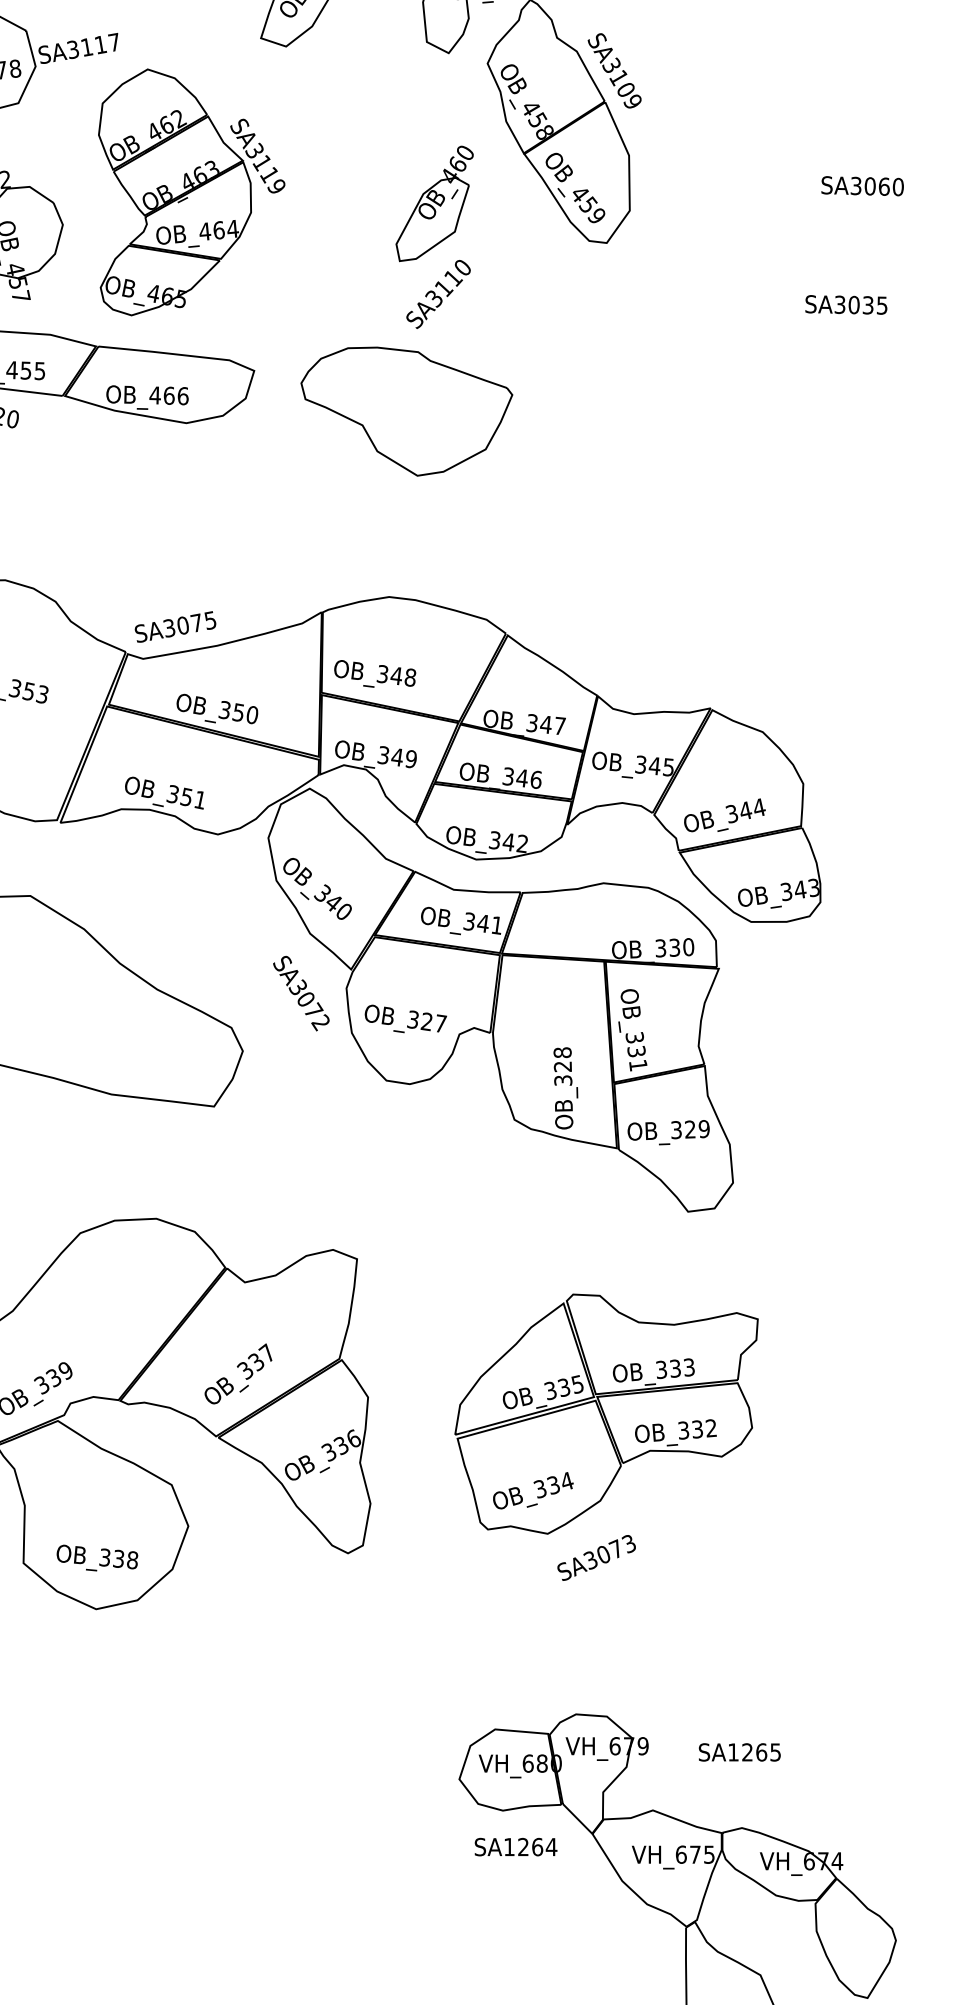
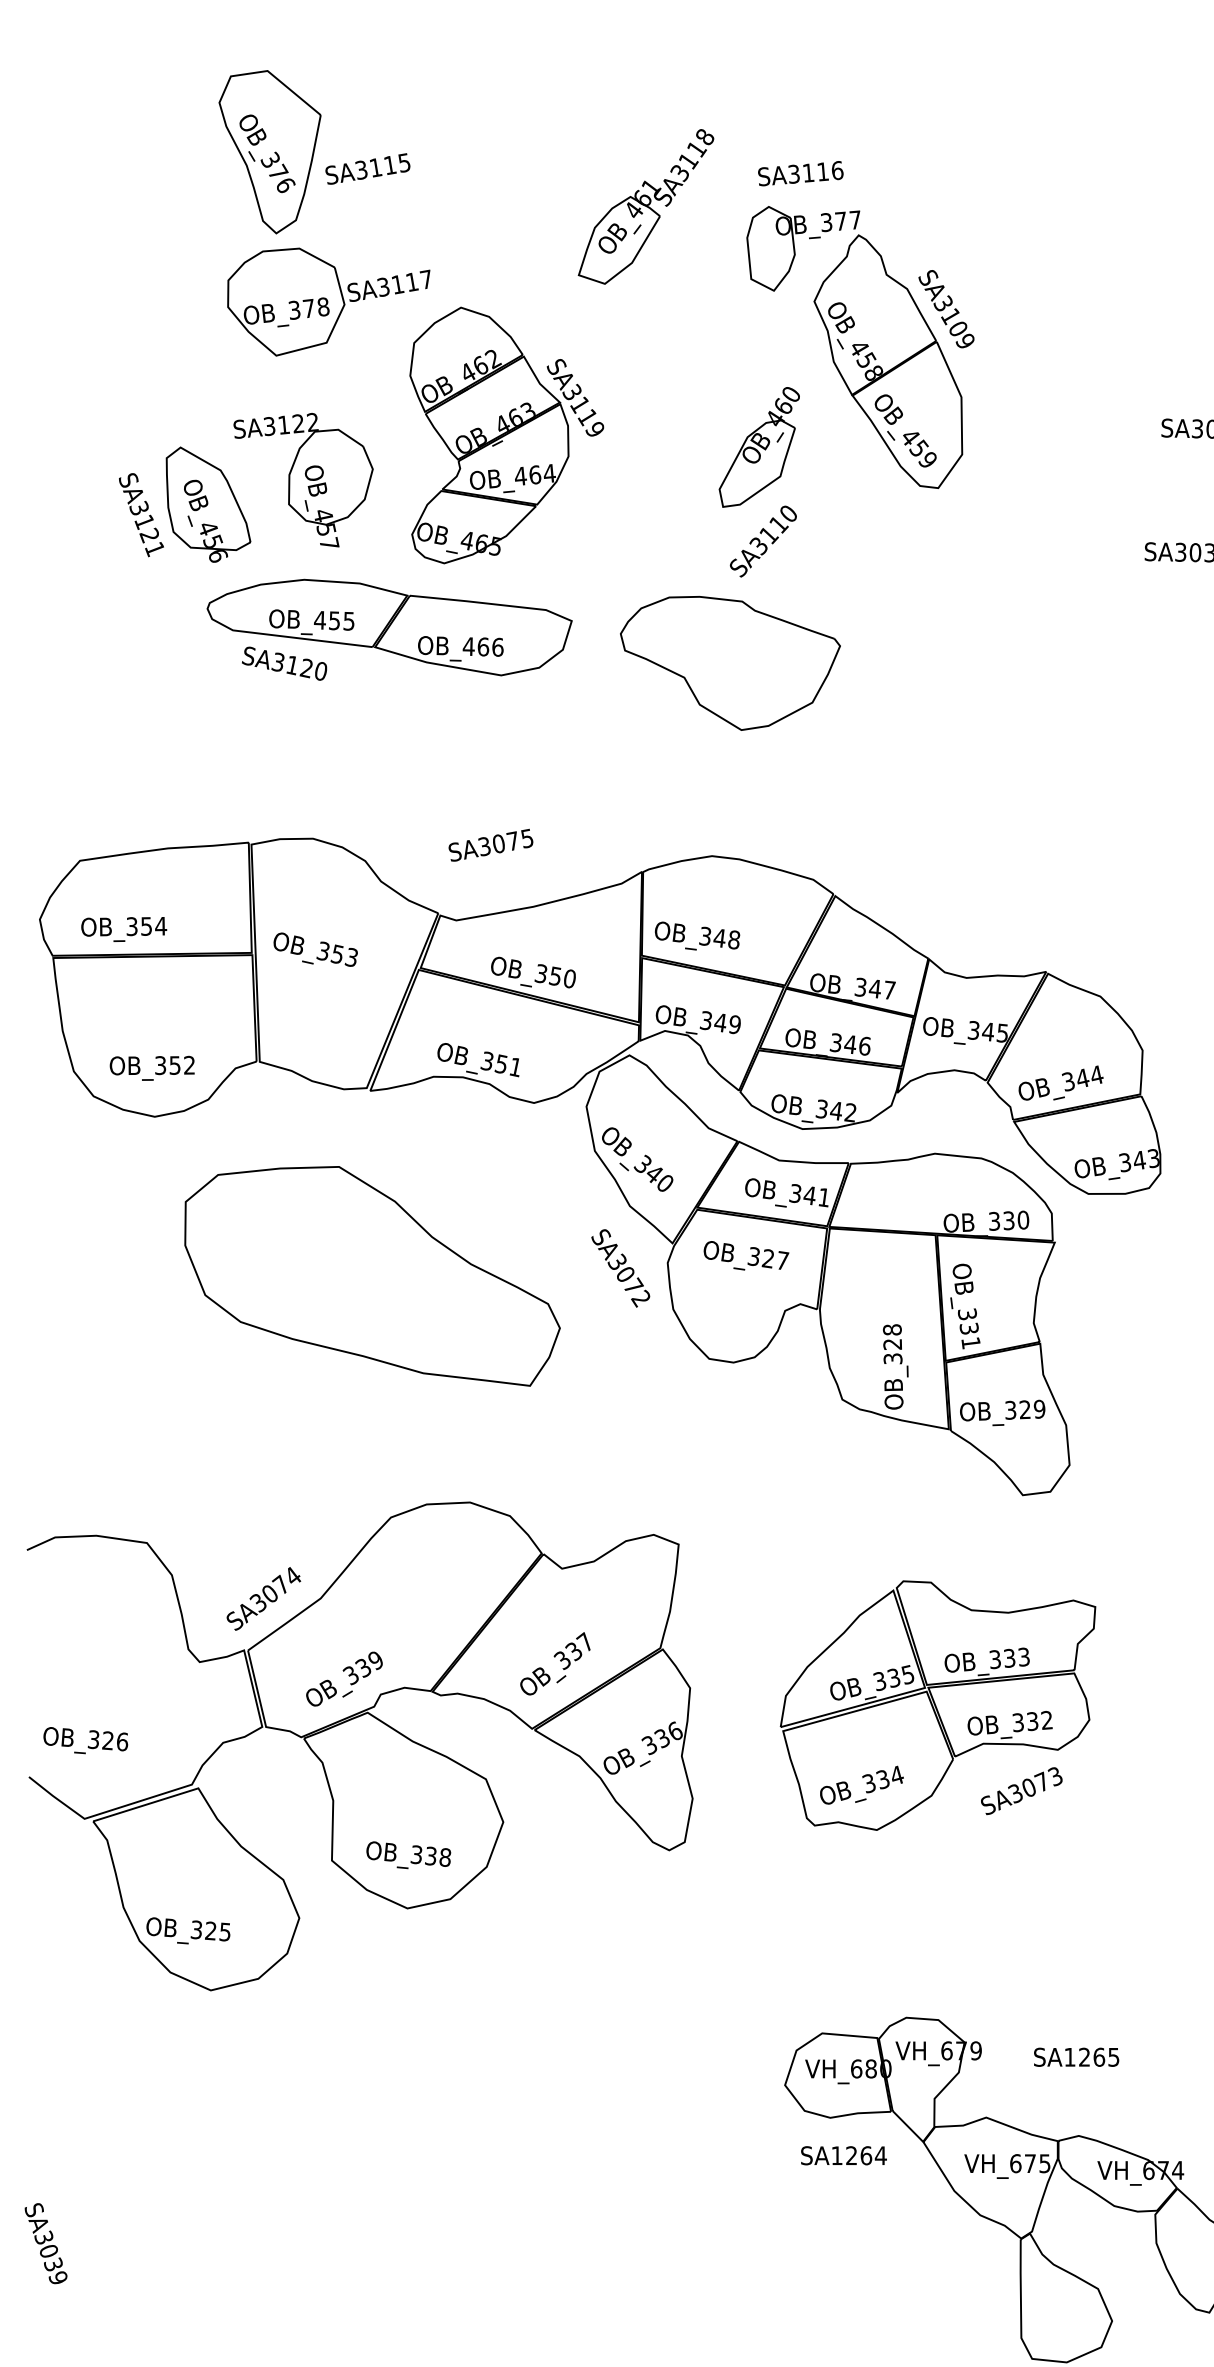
text: (175, 626) -> (490, 844), moved
text: (405, 1018) -> (746, 1255), moved
text: (596, 1557) -> (1021, 1790), moved

